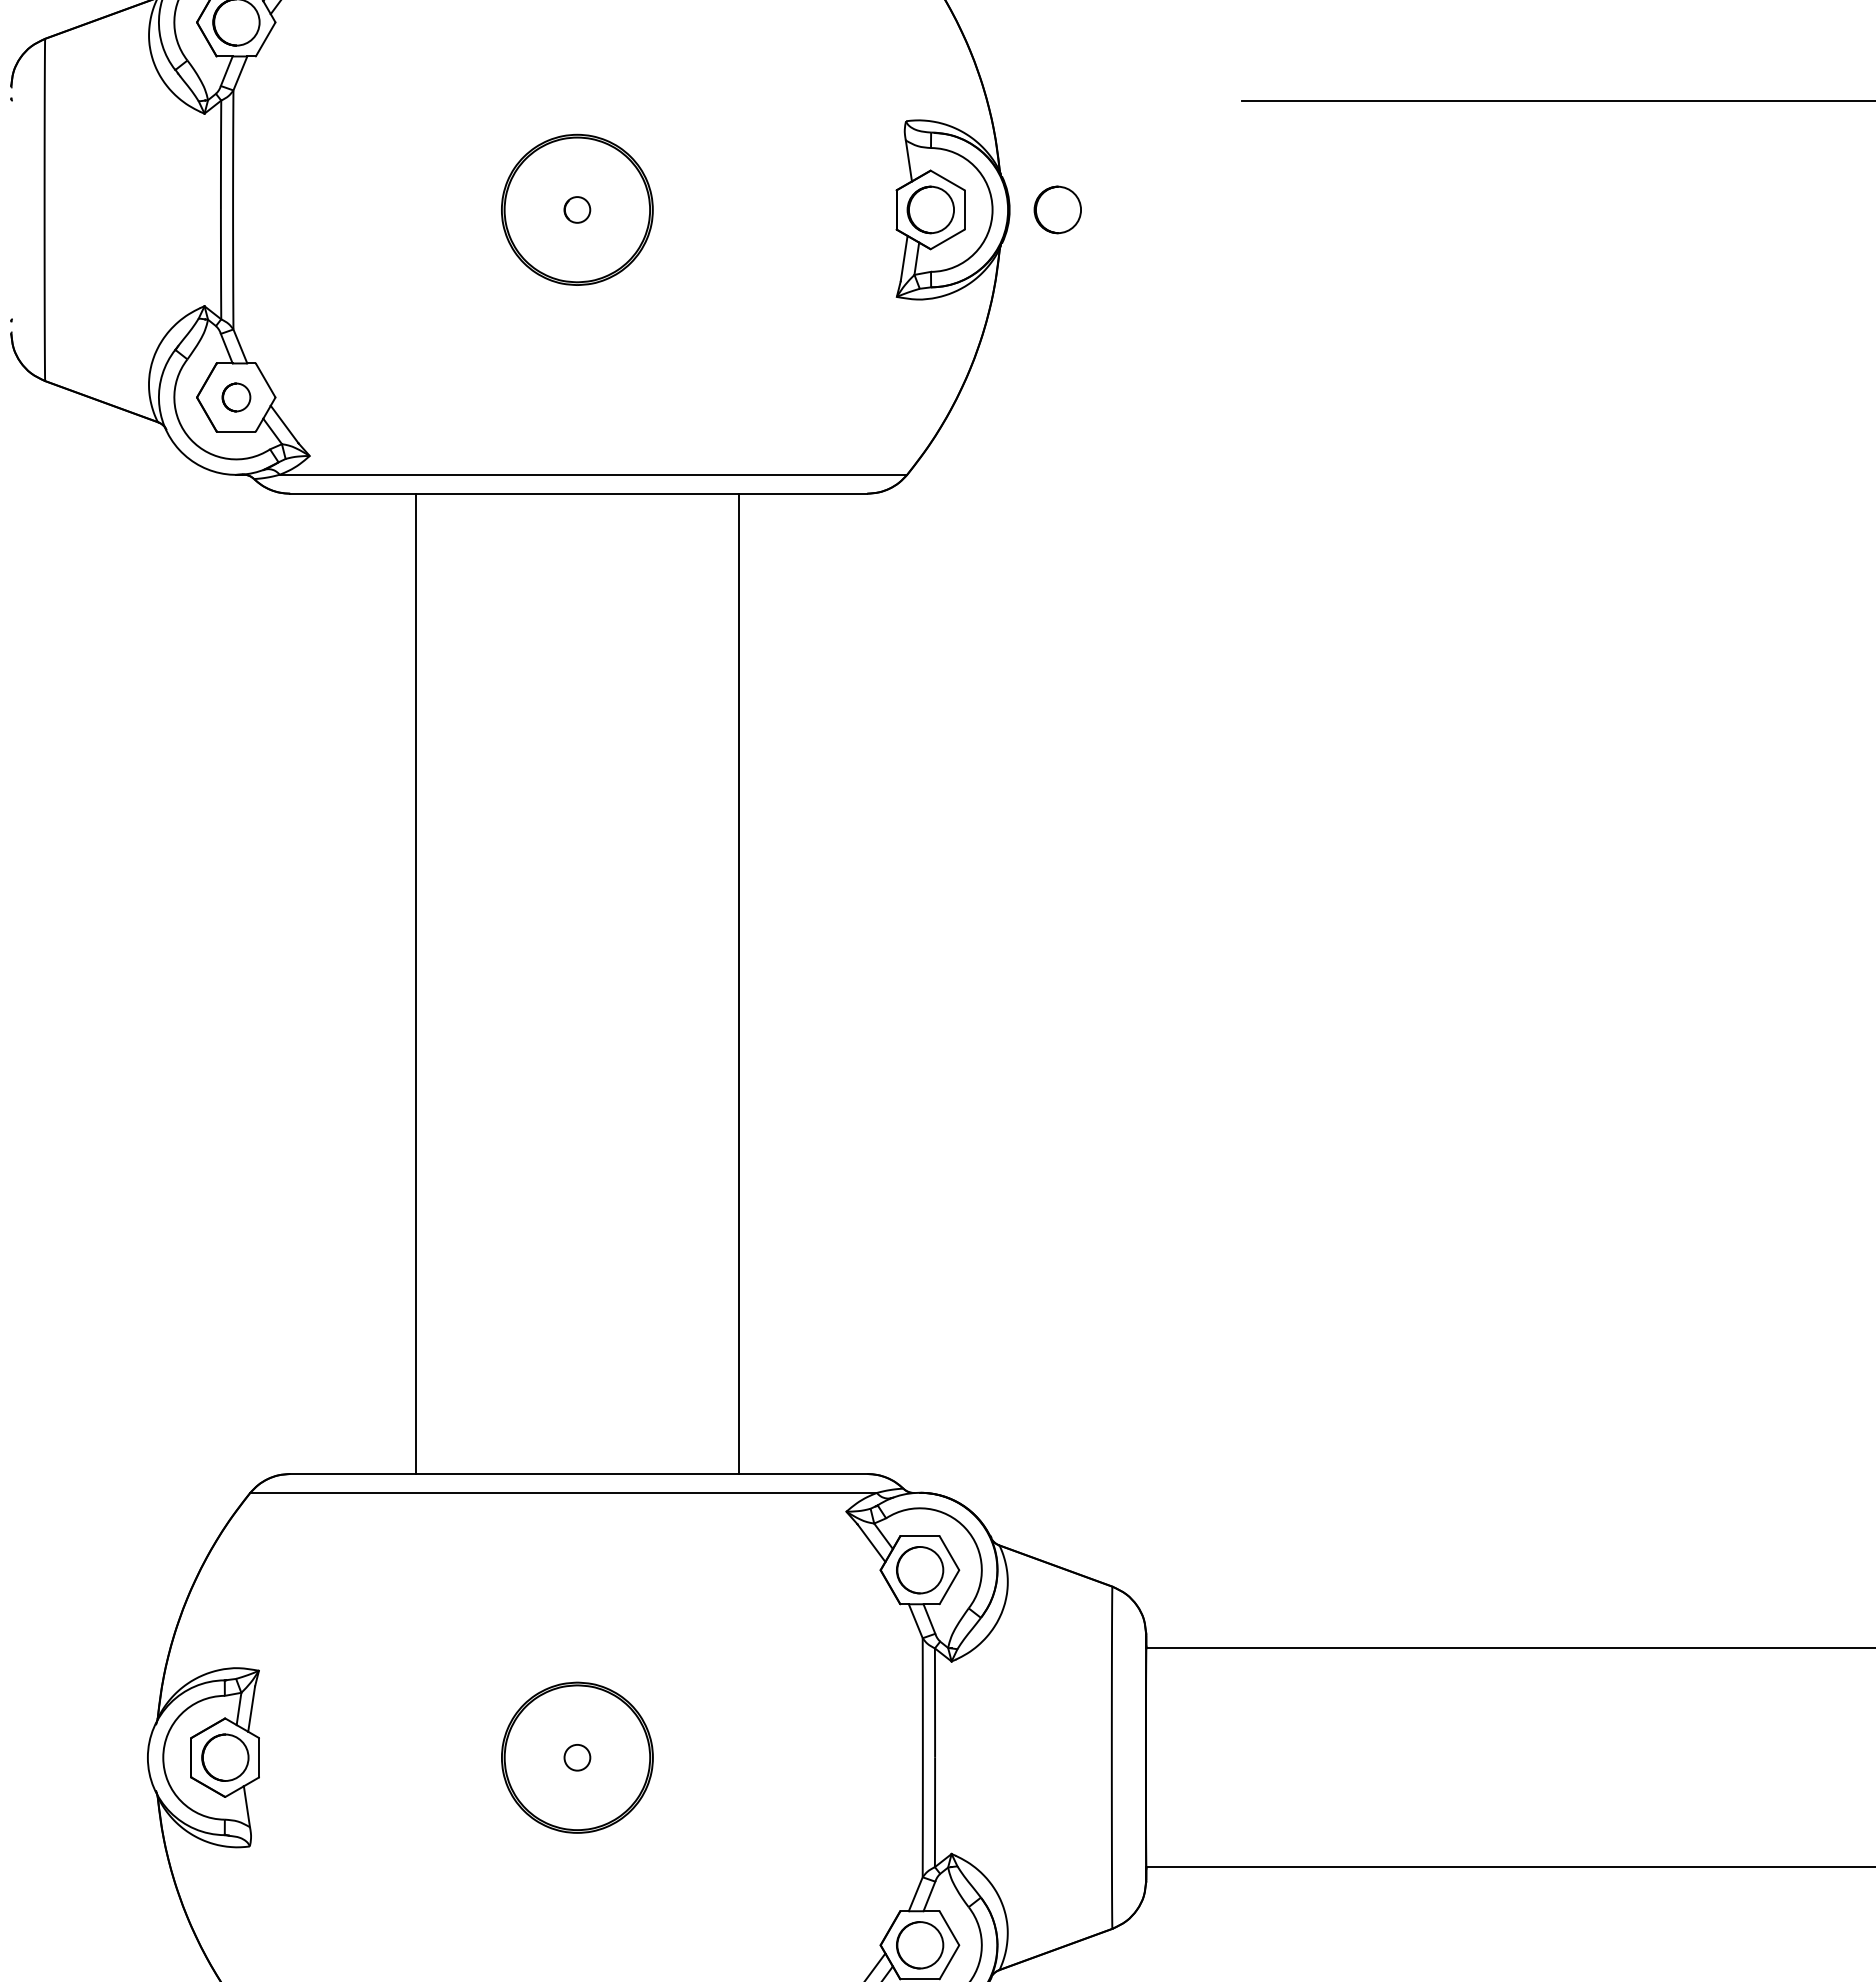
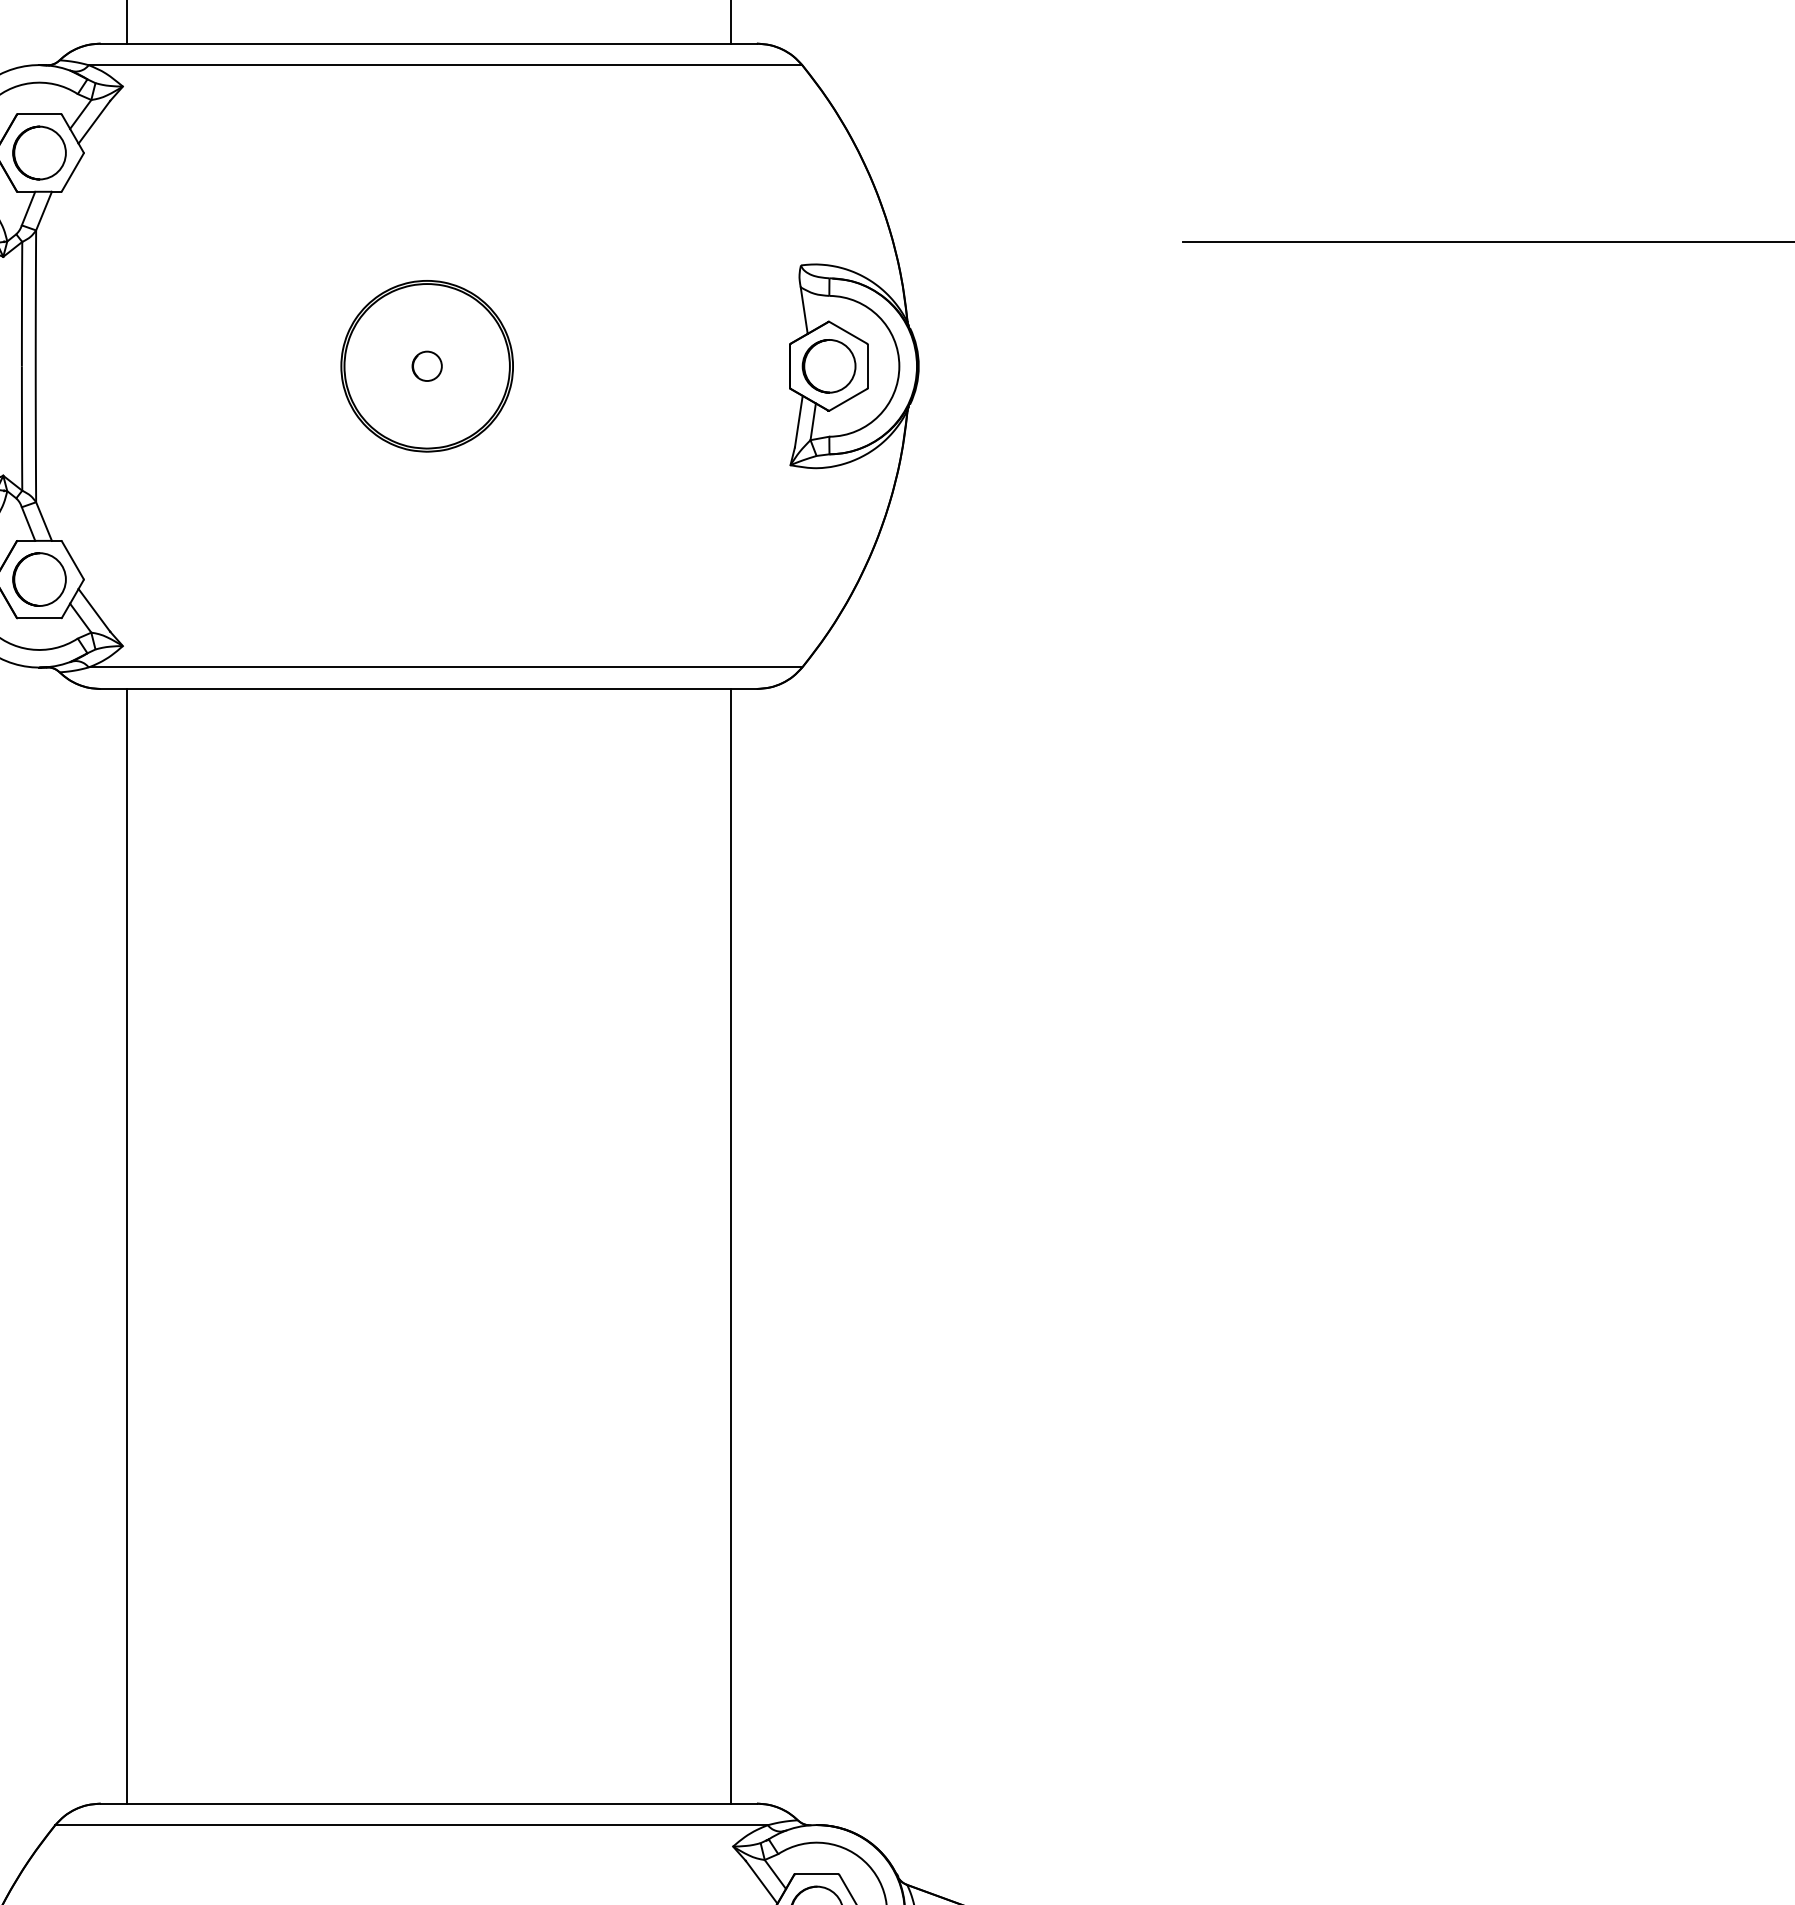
part: (1057, 209) -> (973, 365), removed
circle: (236, 397) -> (39, 579), size x1.67
line: (416, 983) -> (127, 1245), moved
line: (739, 983) -> (730, 1245), moved

